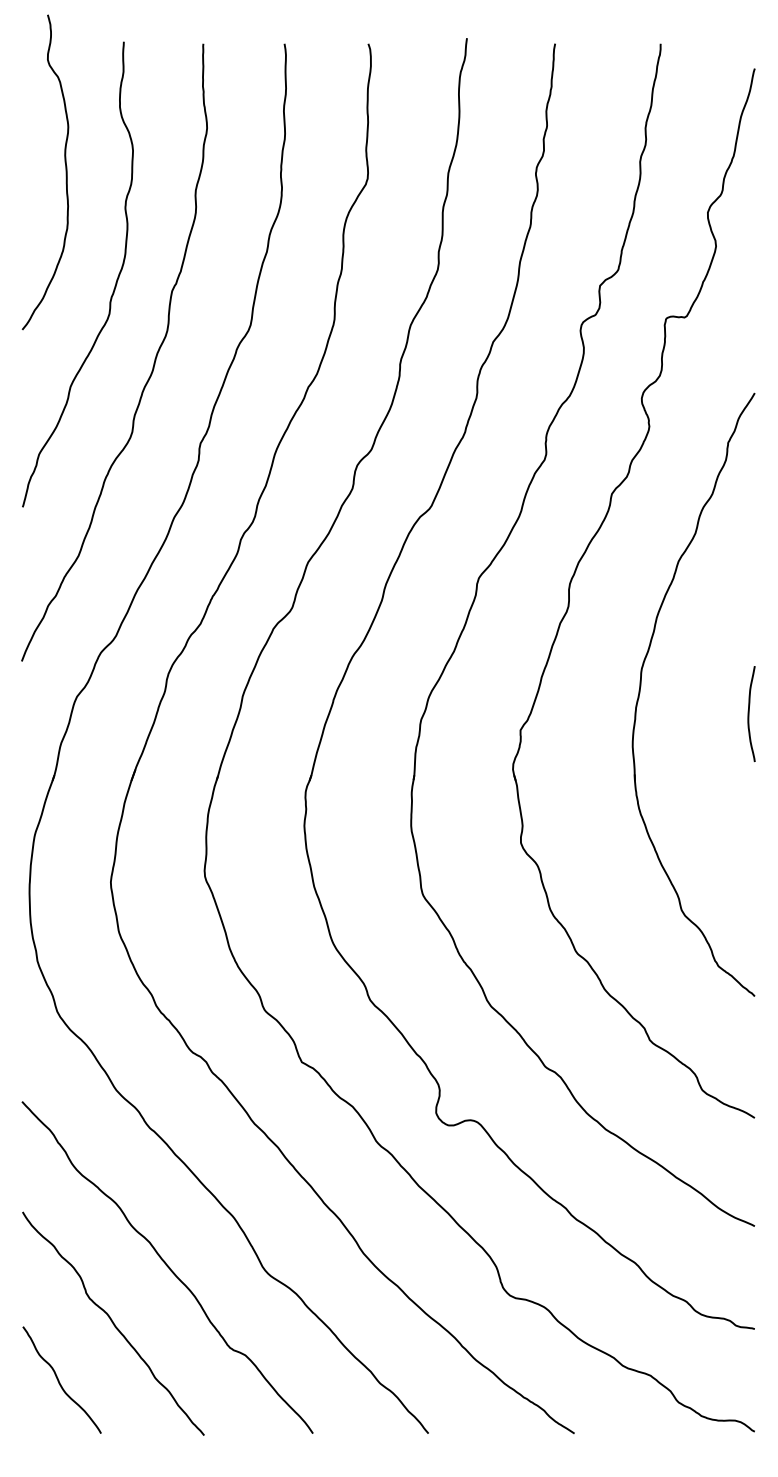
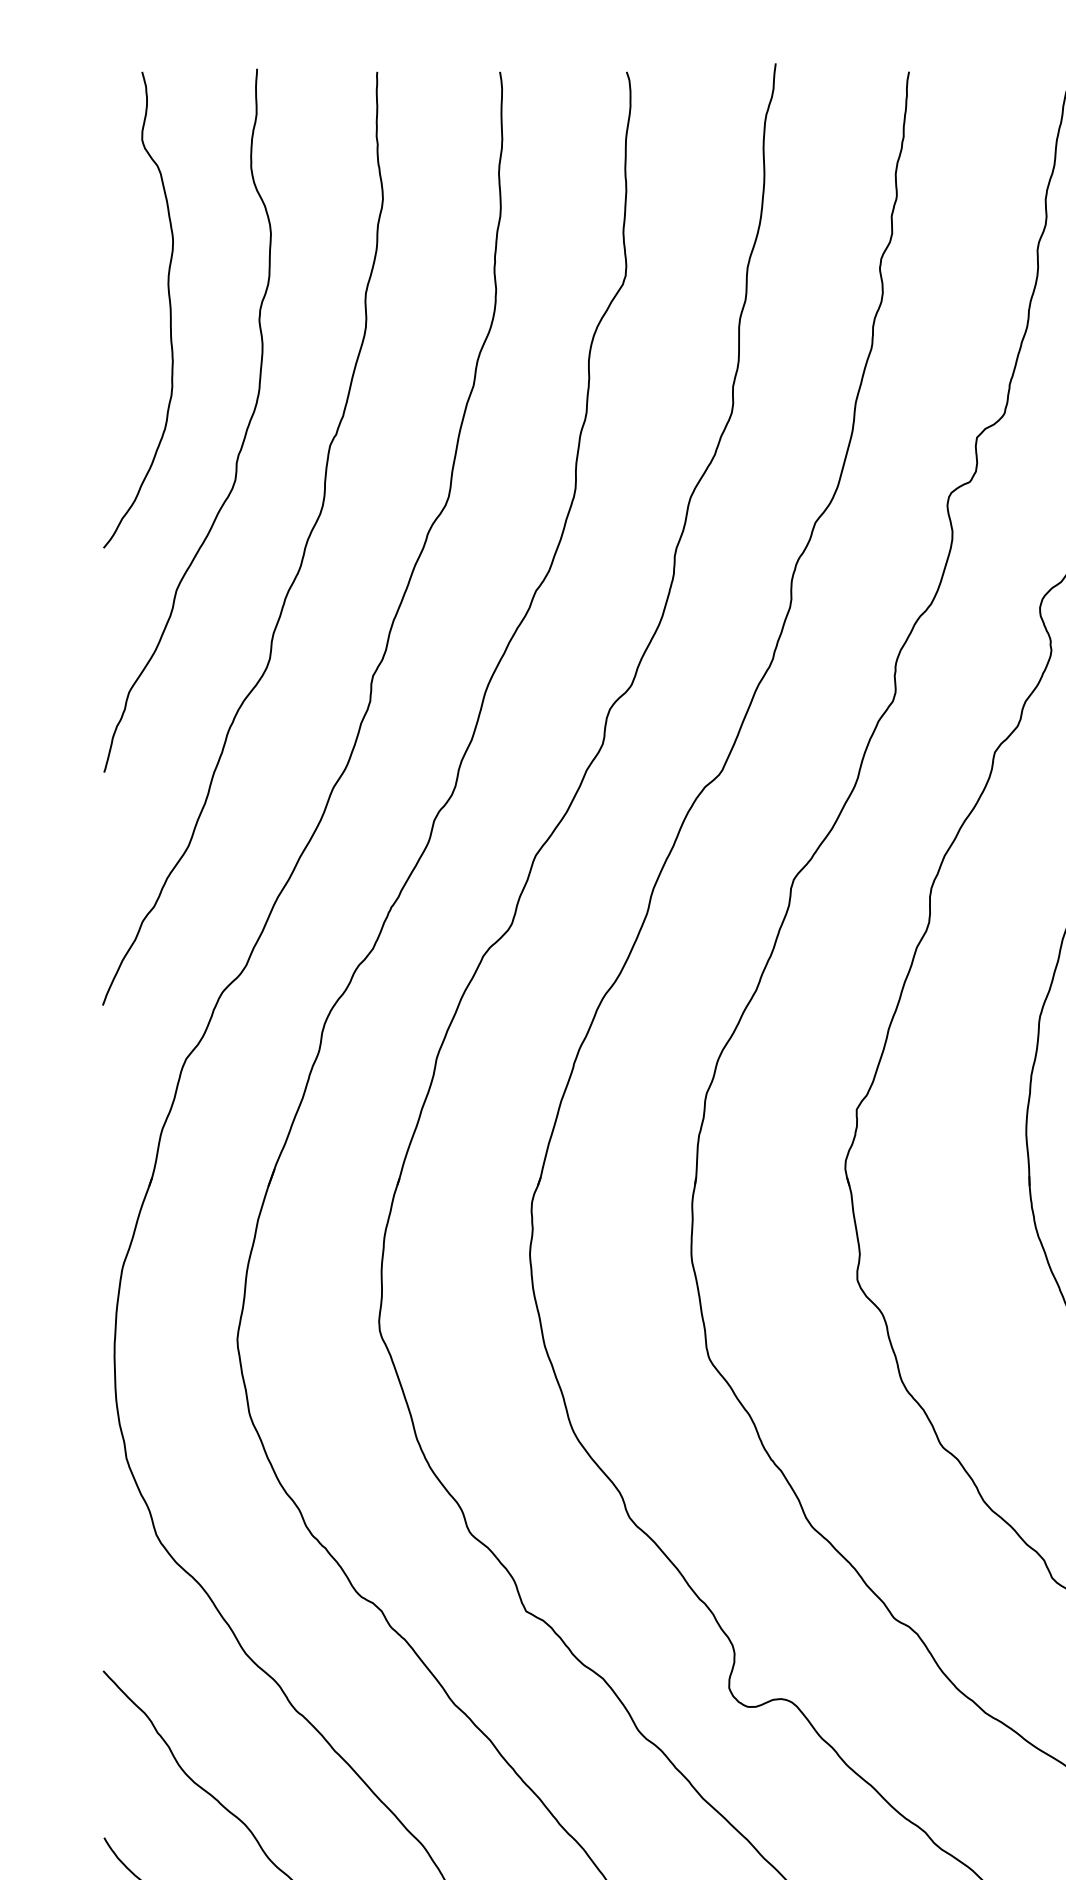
curve: (65, 172) -> (168, 310), moved

